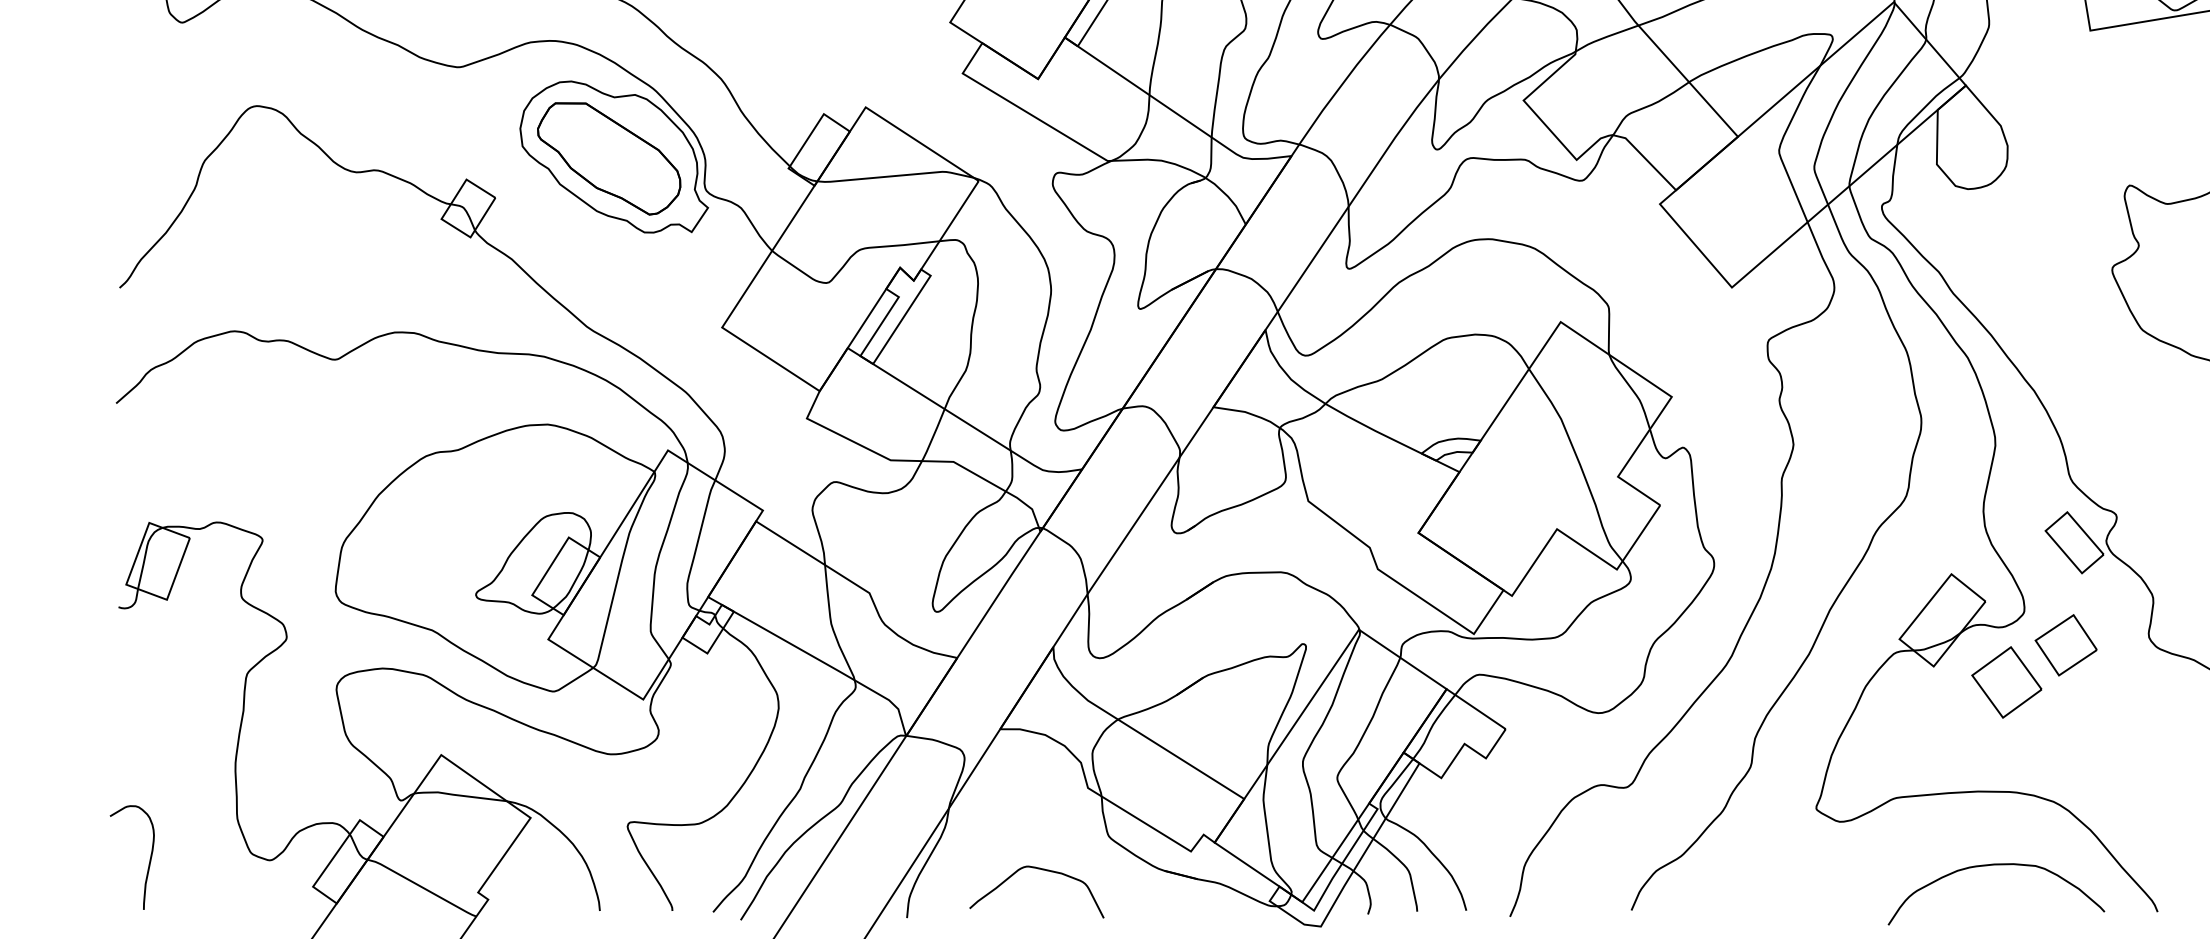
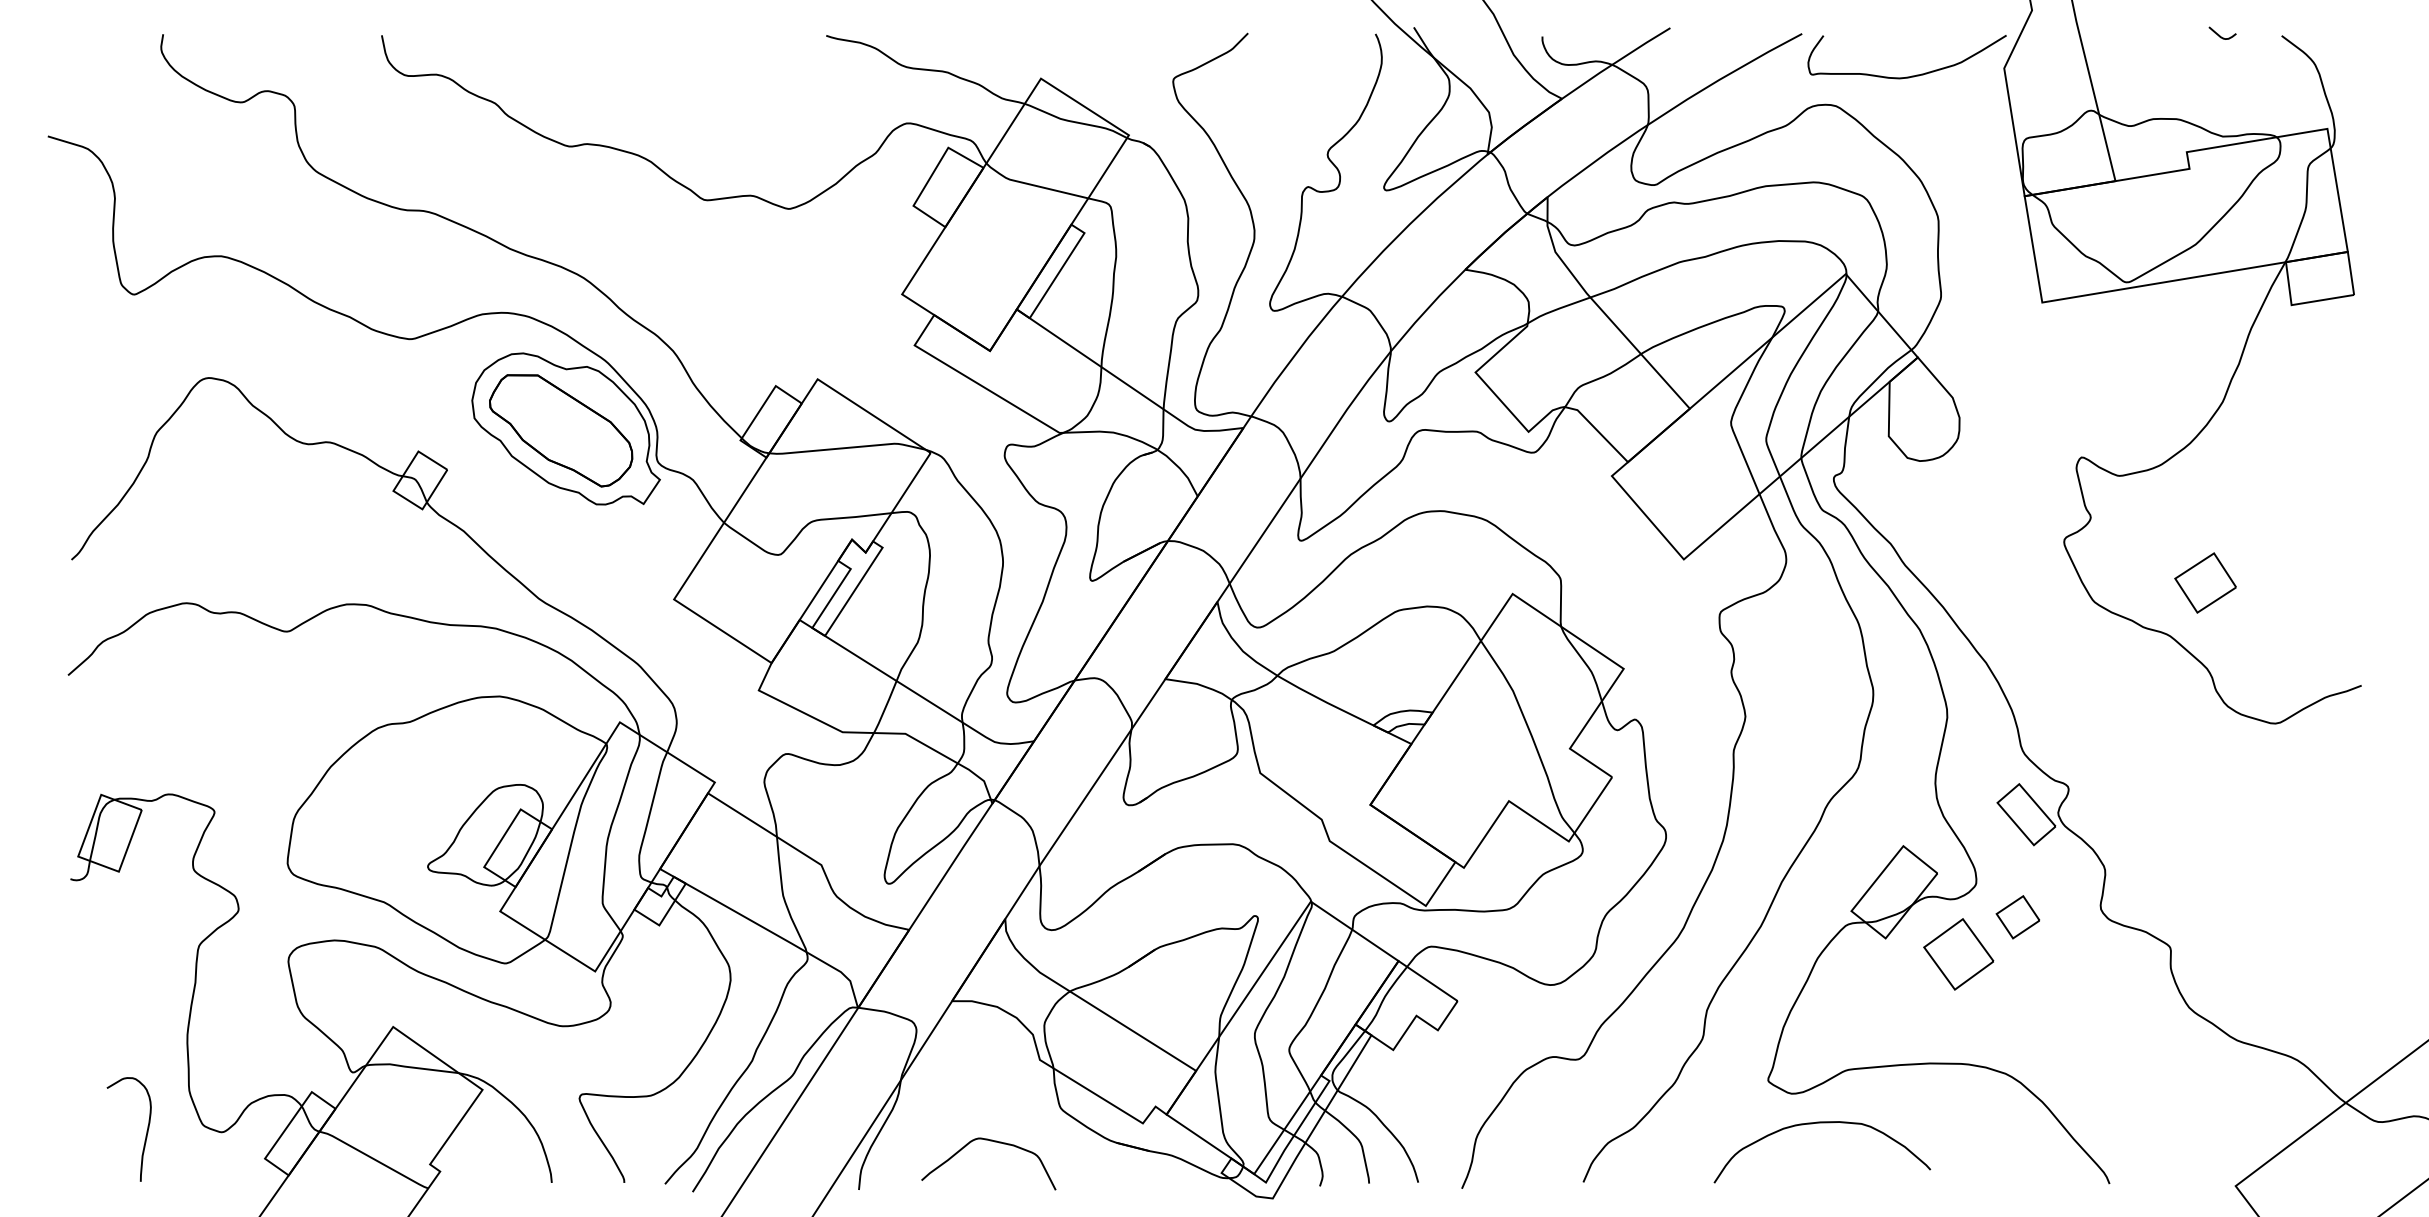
part: (2065, 645) -> (2017, 917), size x0.7
curve: (149, 858) -> (146, 1130), moved
curve: (1996, 865) -> (1822, 1123), moved

